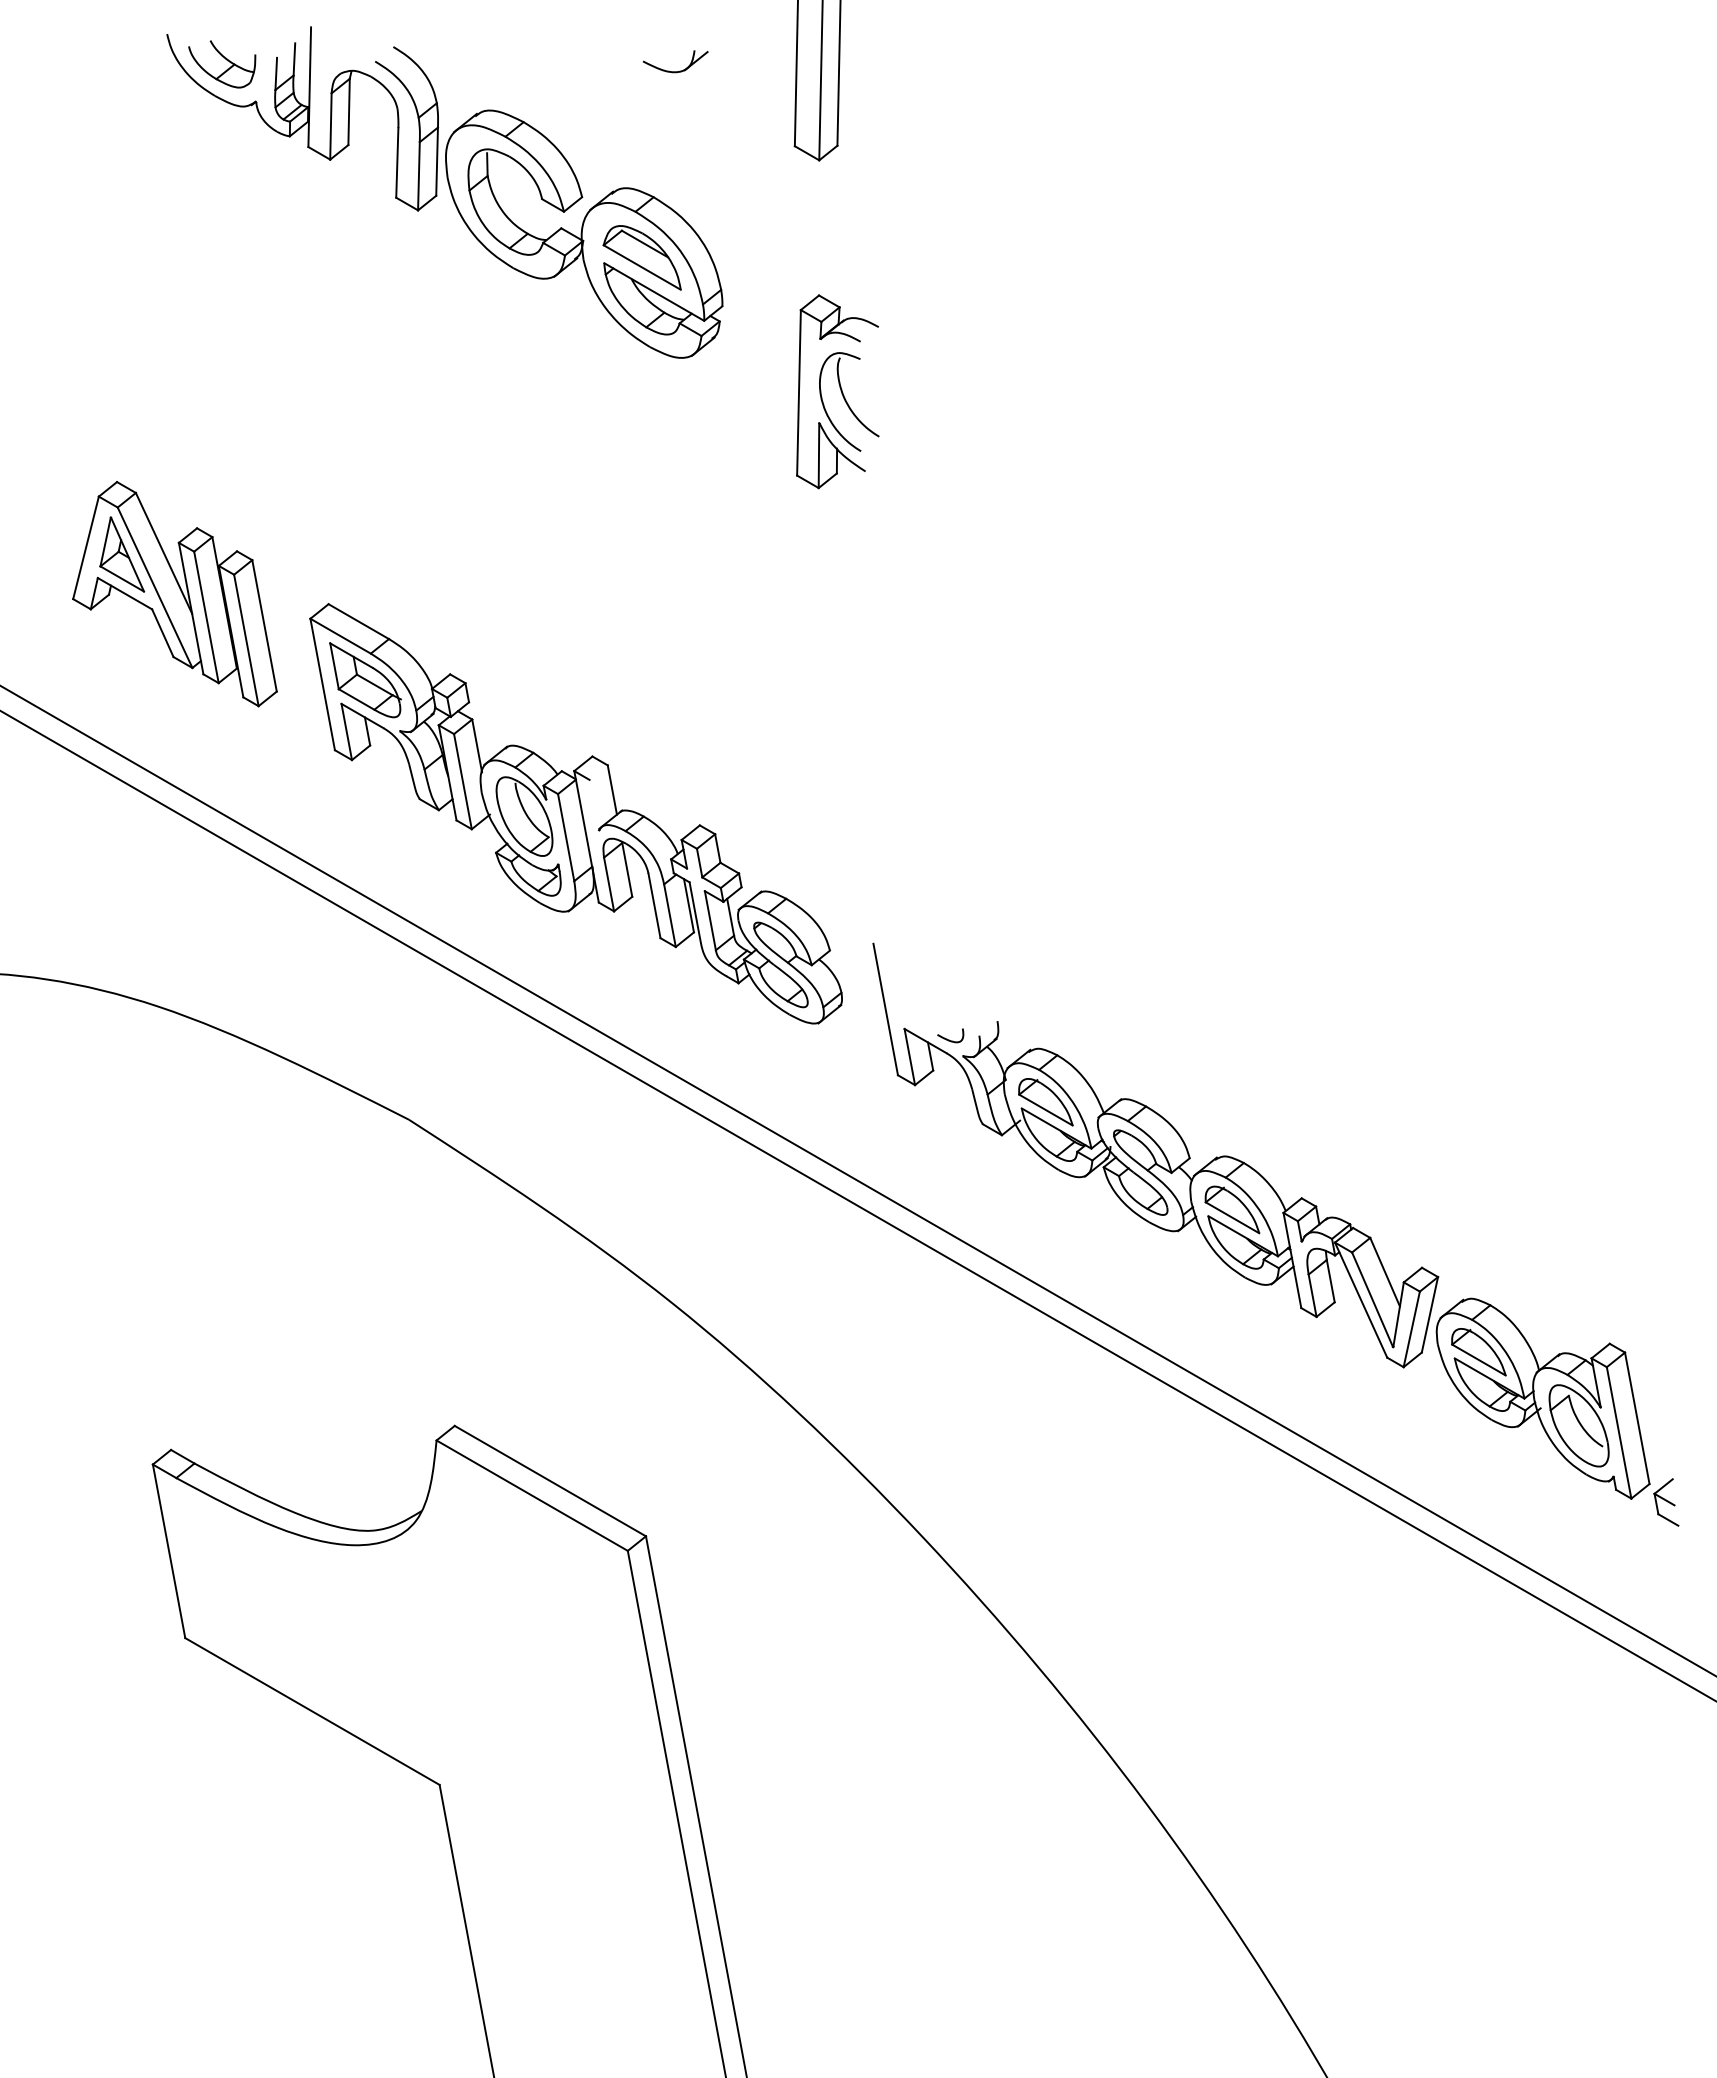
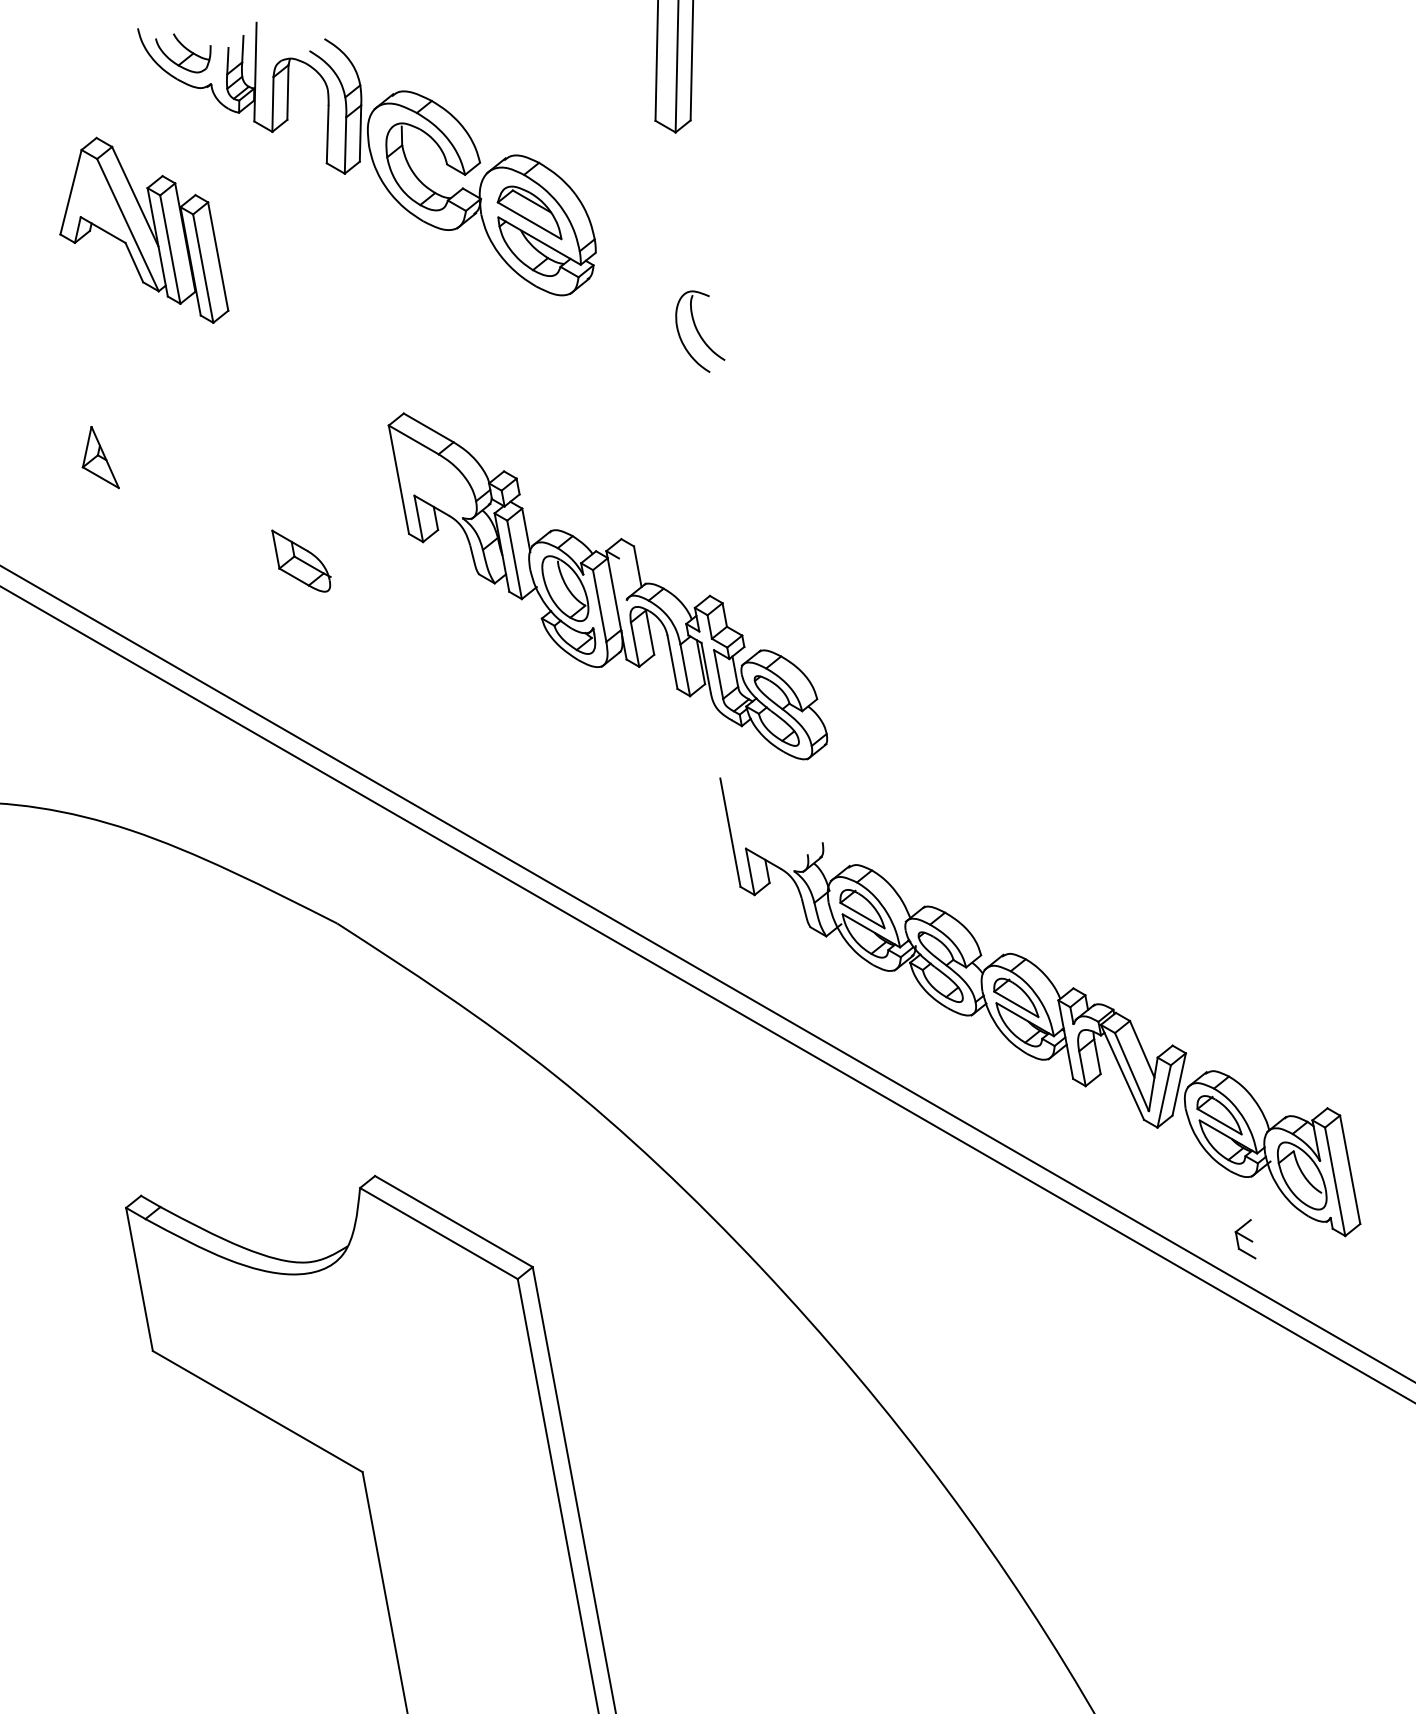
part: (679, 70) -> (560, 58), removed
part: (820, 422) -> (676, 348), removed
part: (174, 594) -> (143, 230), moved
part: (575, 813) -> (607, 586), moved
curve: (949, 1039) -> (783, 857), removed
part: (1666, 1502) -> (1245, 1239), moved

